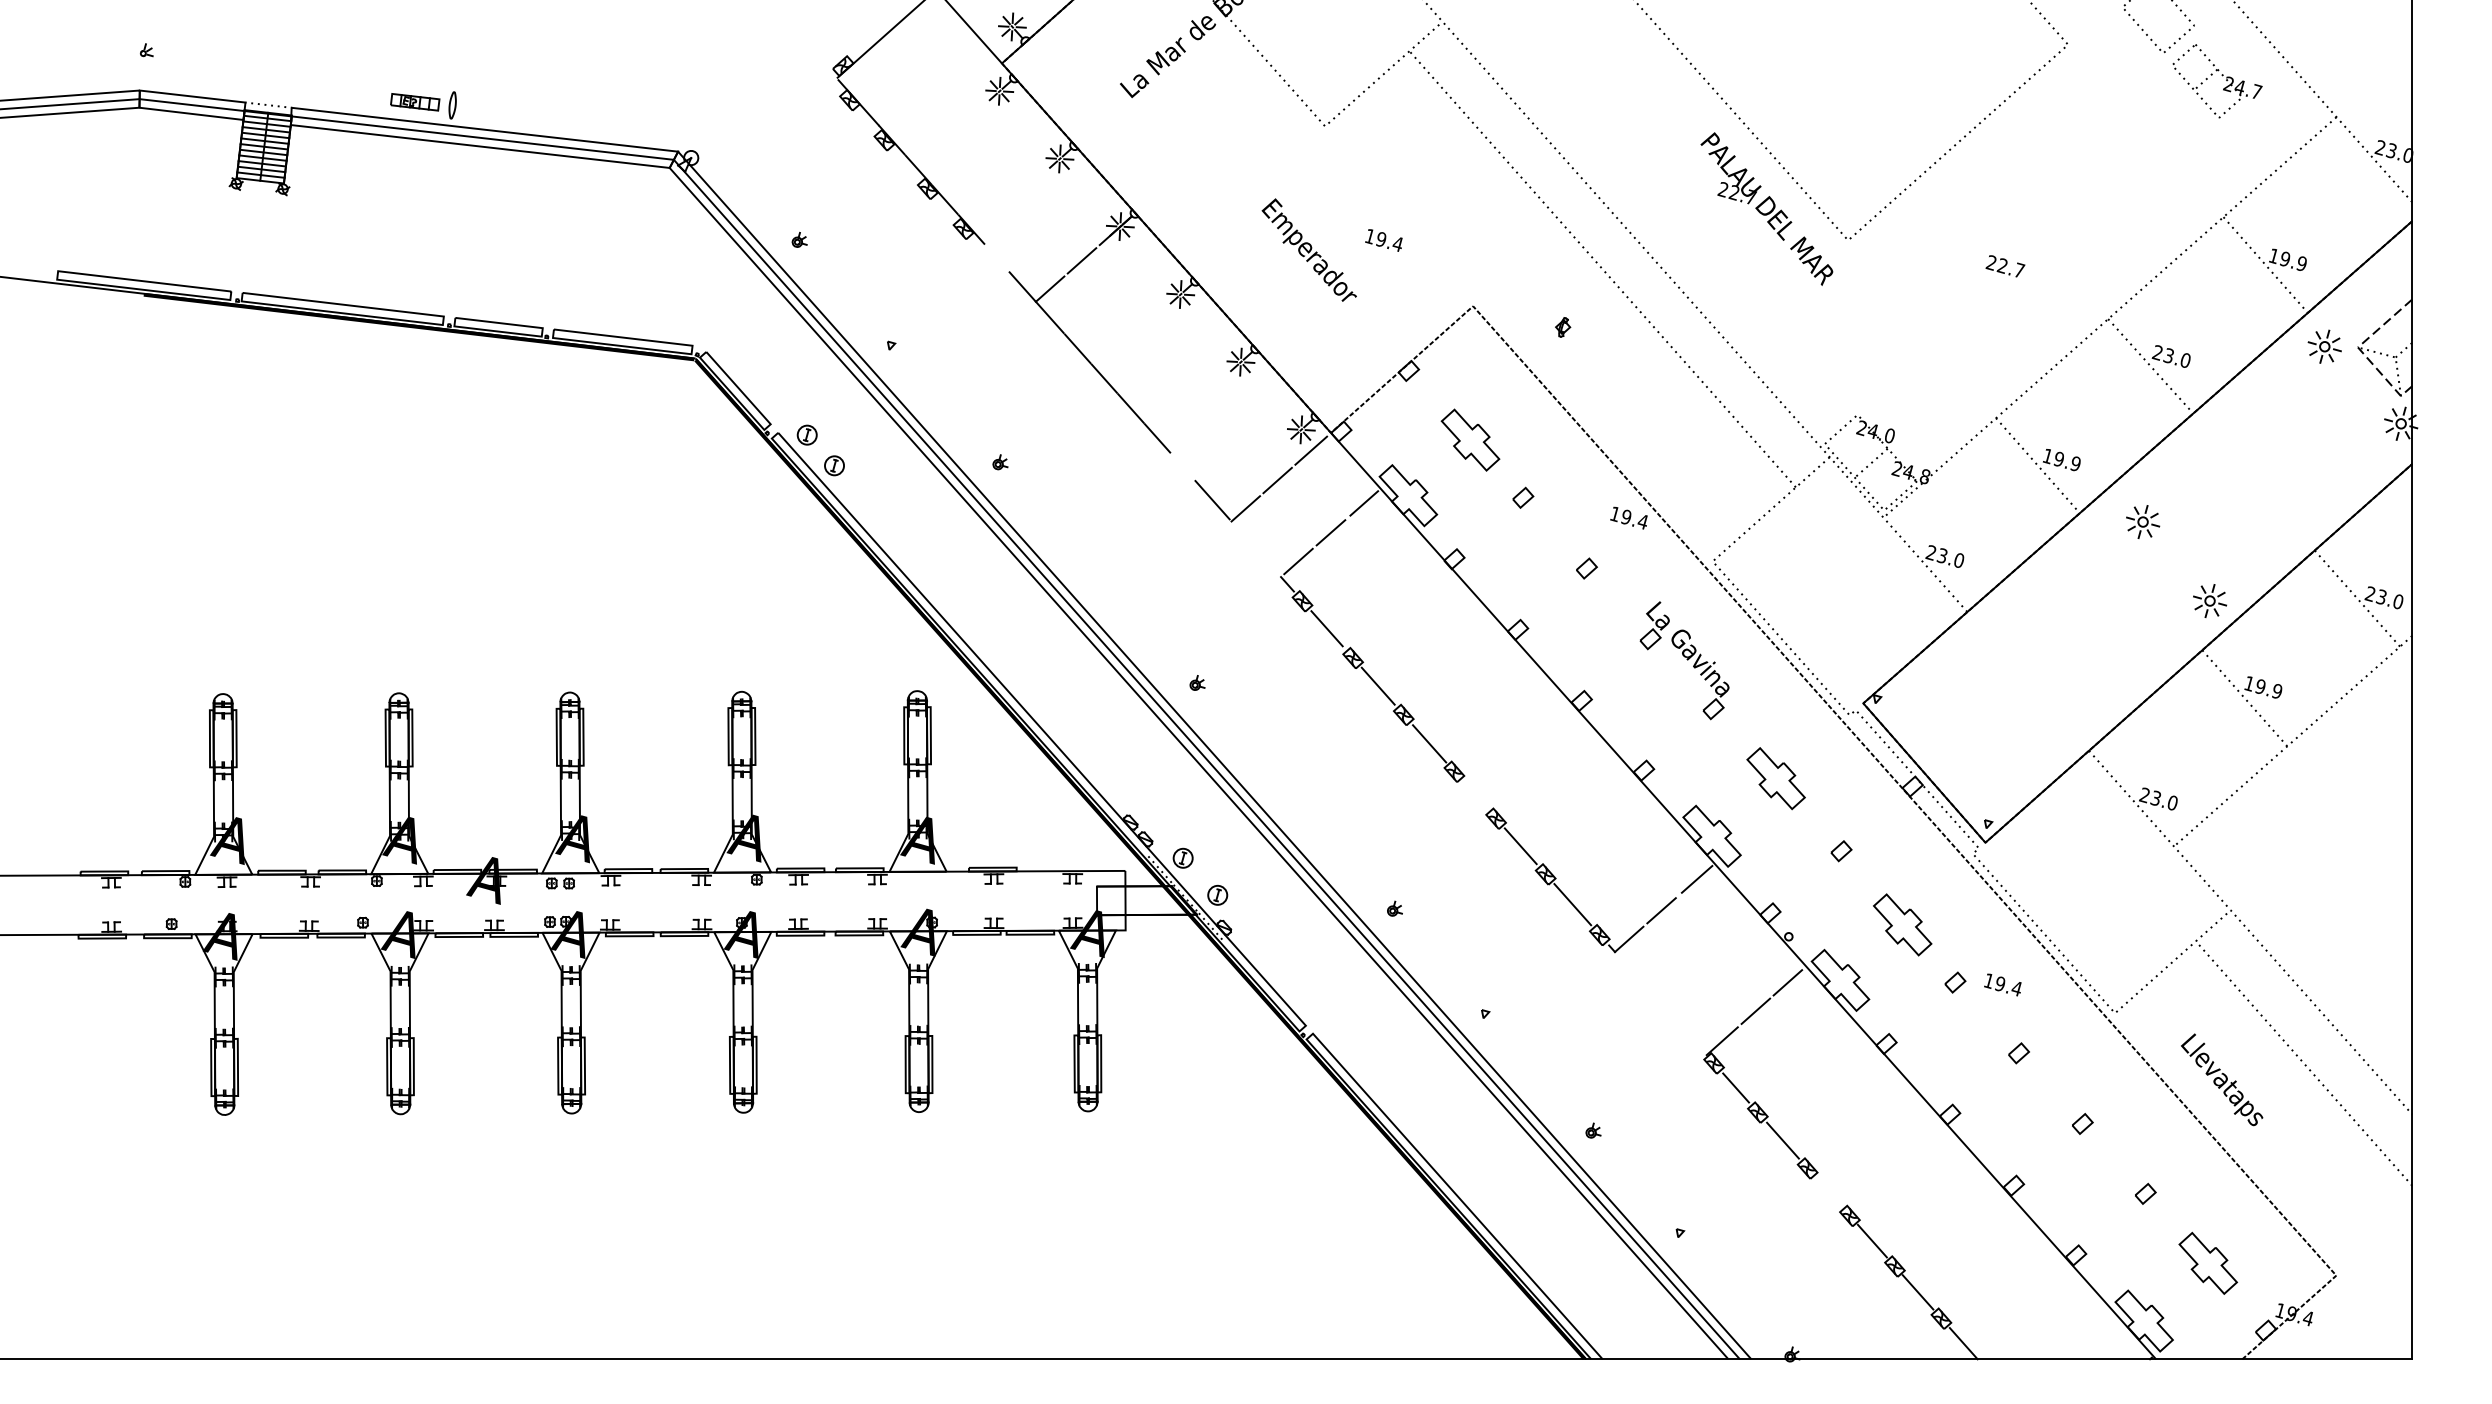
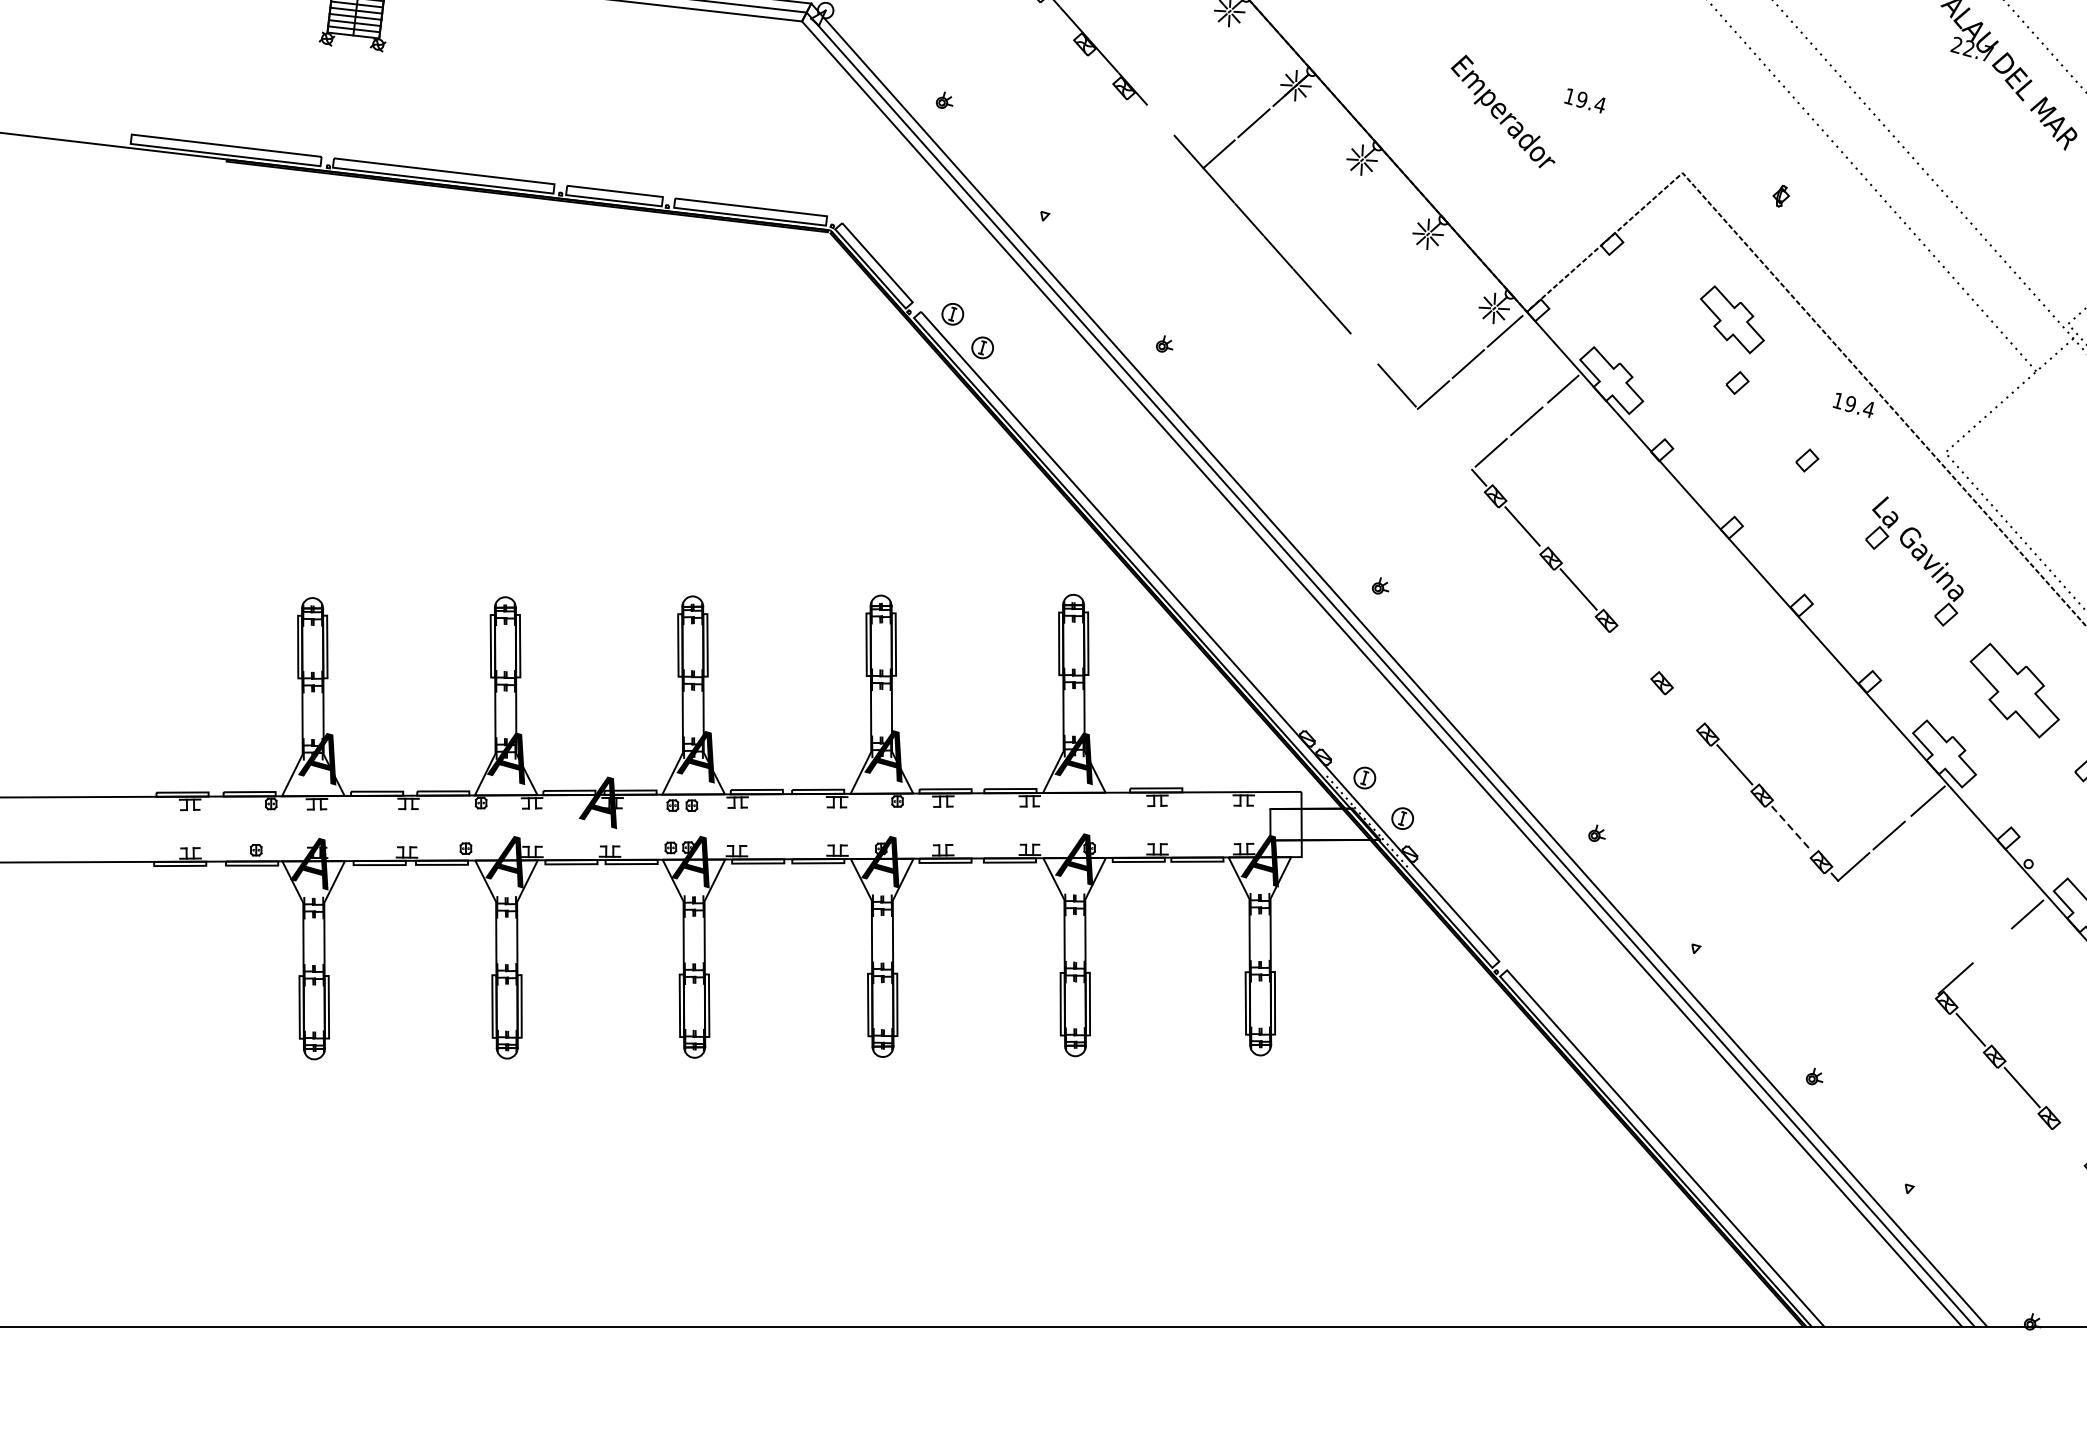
part: (1470, 439) -> (1732, 319), moved
line: (1429, 743) -> (1634, 652), removed
part: (1775, 778) -> (2014, 690), size x1.4
line: (1572, 904) -> (1791, 828), solid -> dashed
line: (1755, 1010) -> (1992, 944), removed

